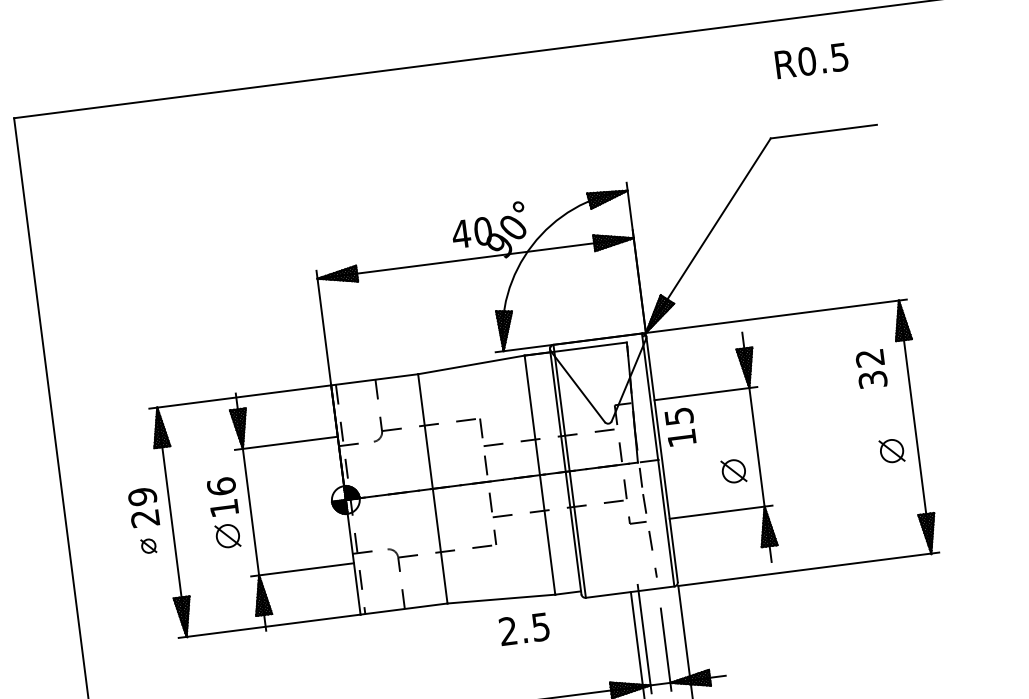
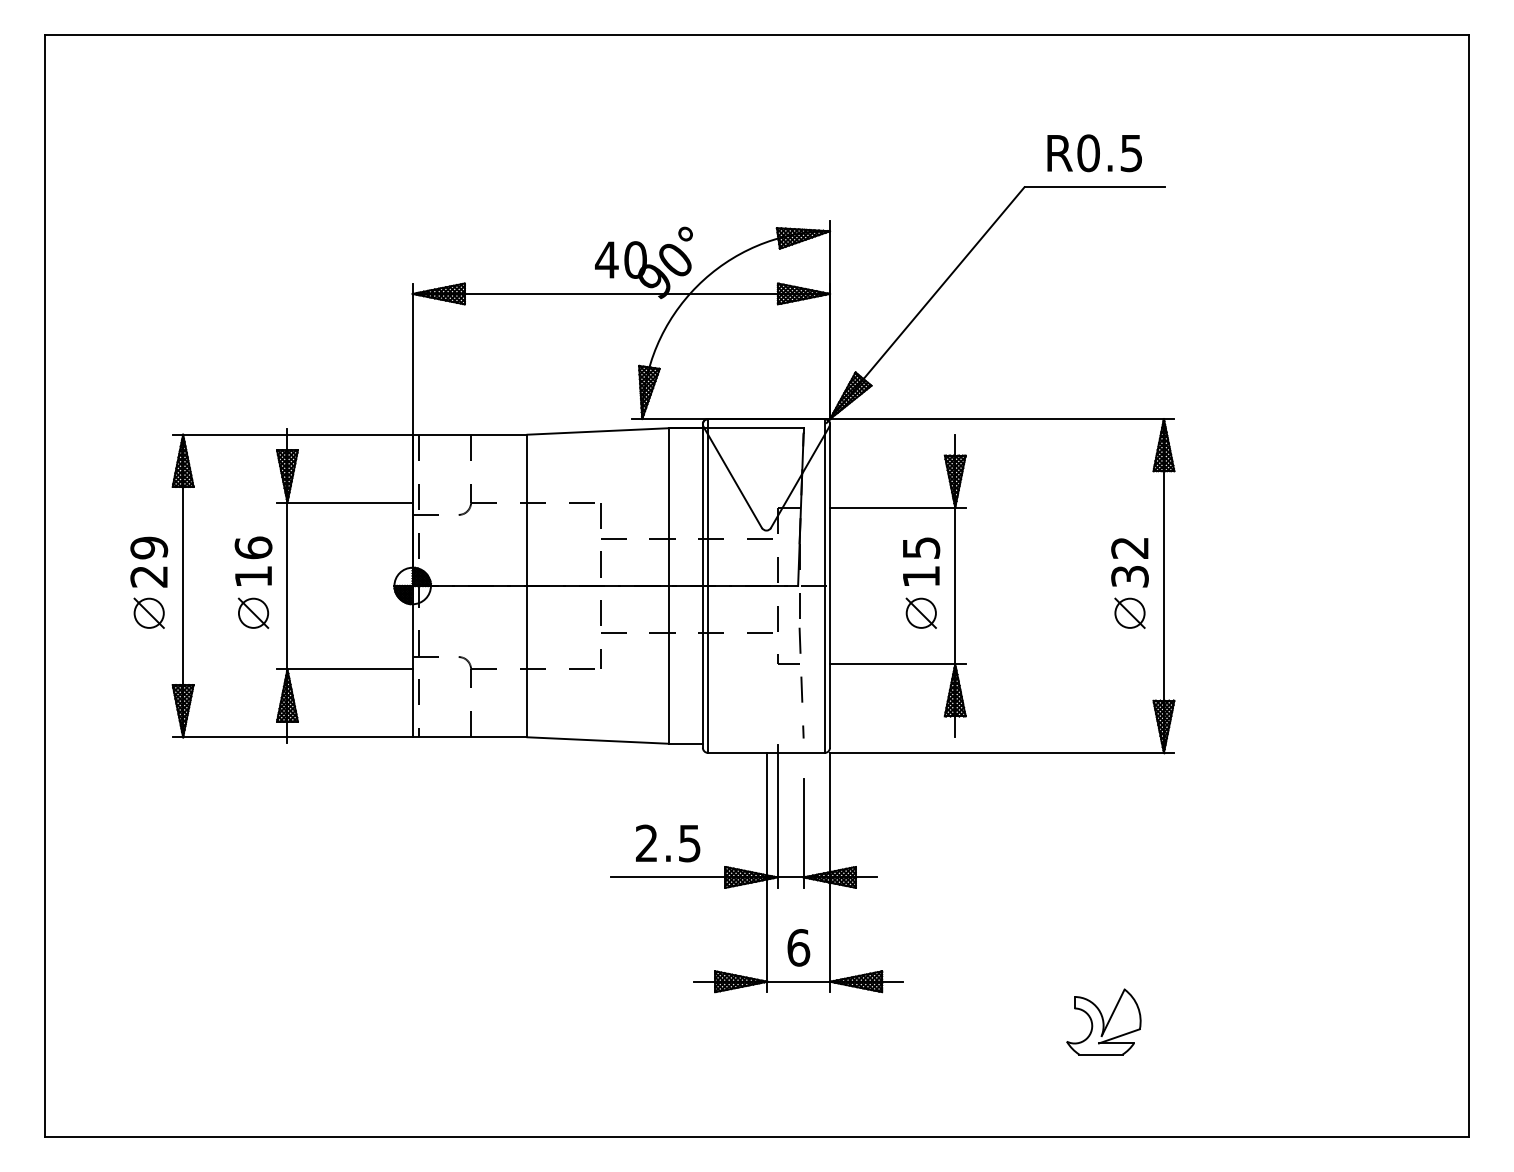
text: (811, 61) -> (1094, 153), moved
text: (871, 369) -> (1129, 562), moved
text: (680, 426) -> (921, 561), moved
part: (148, 545) -> (148, 612), size x1.67
text: (524, 629) -> (668, 843), moved

